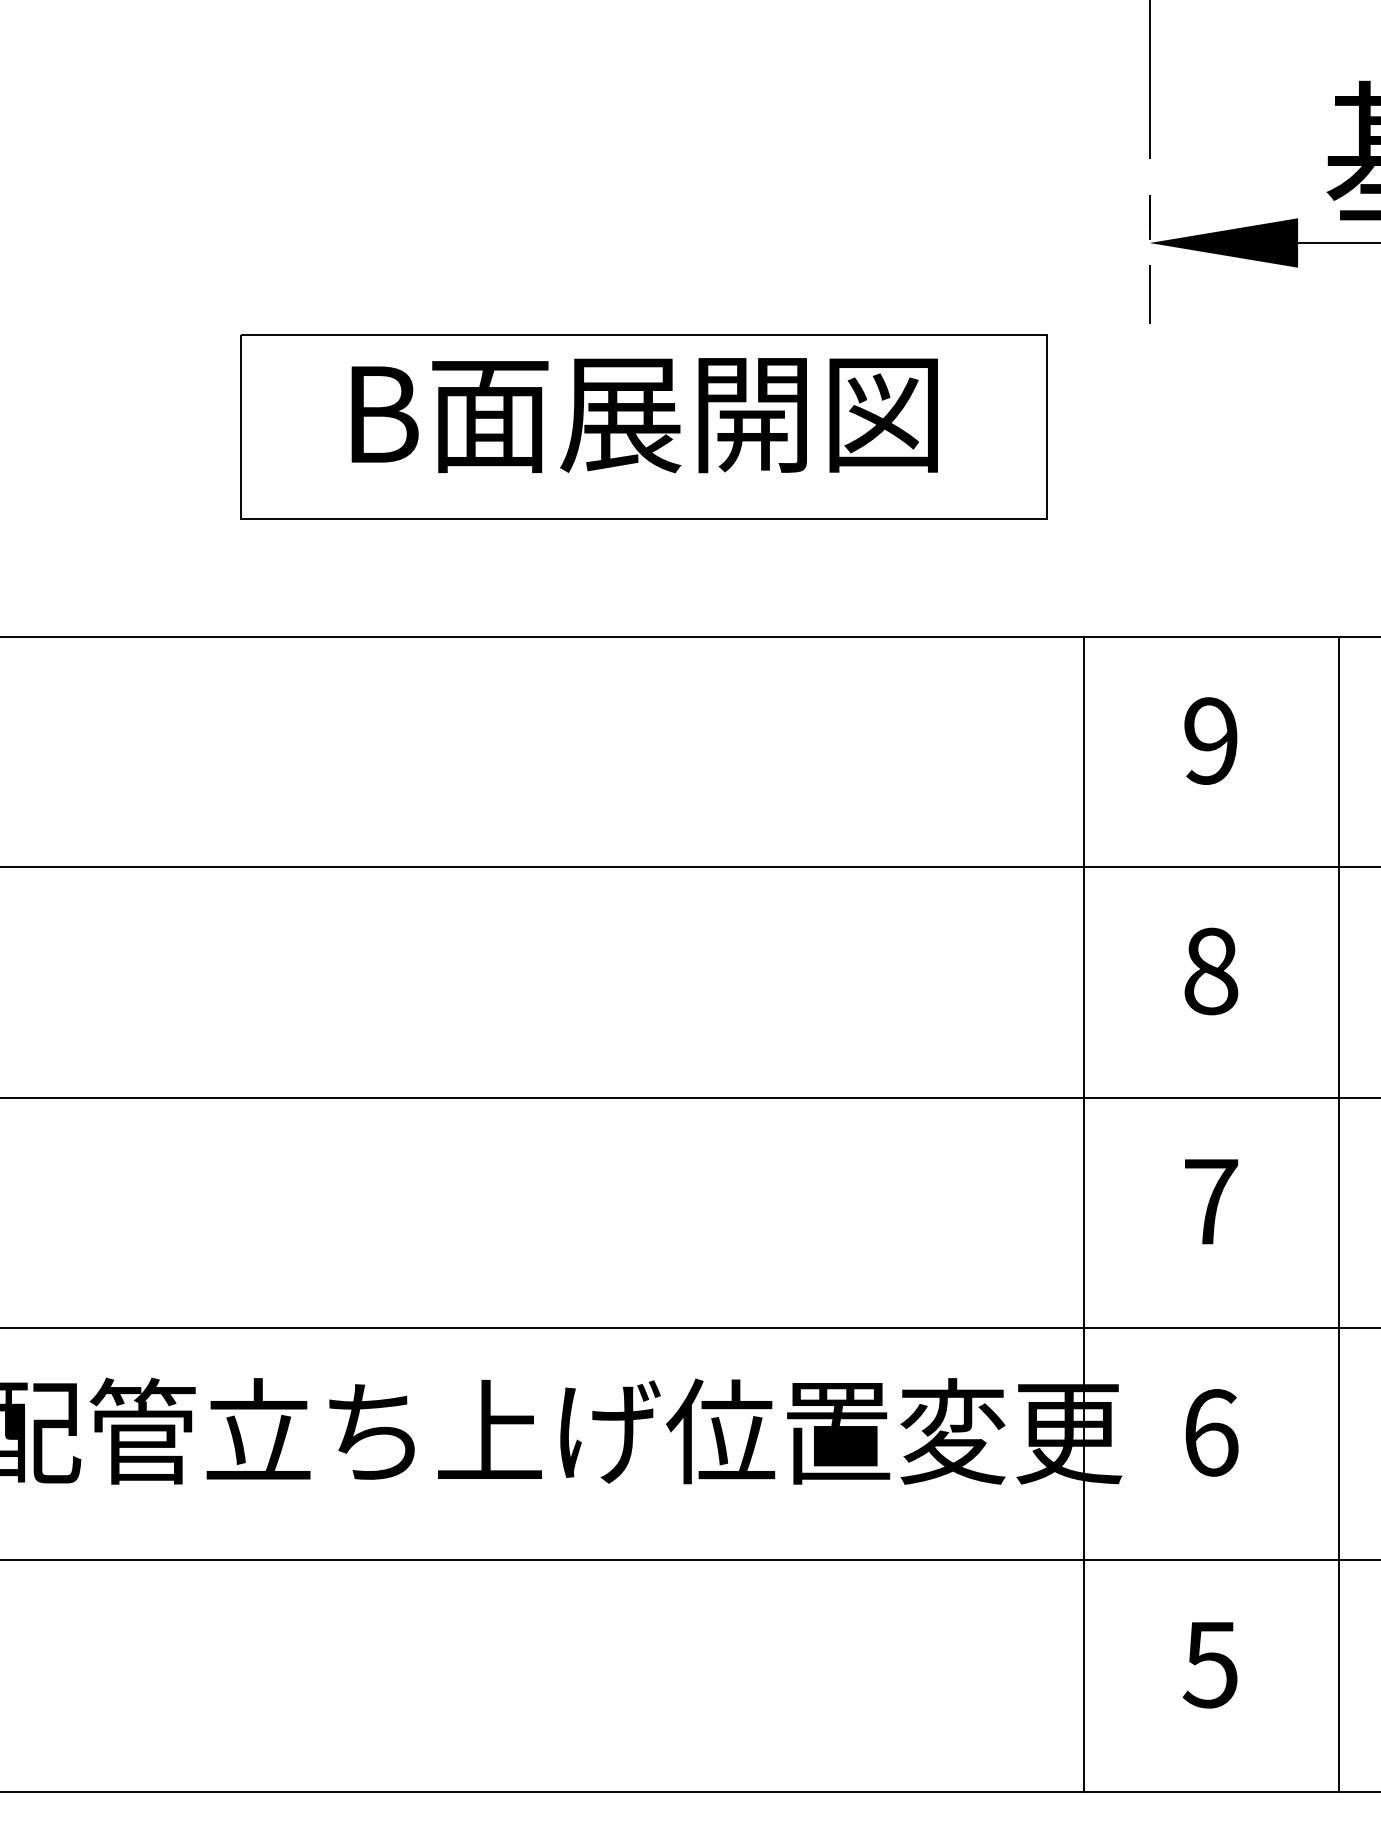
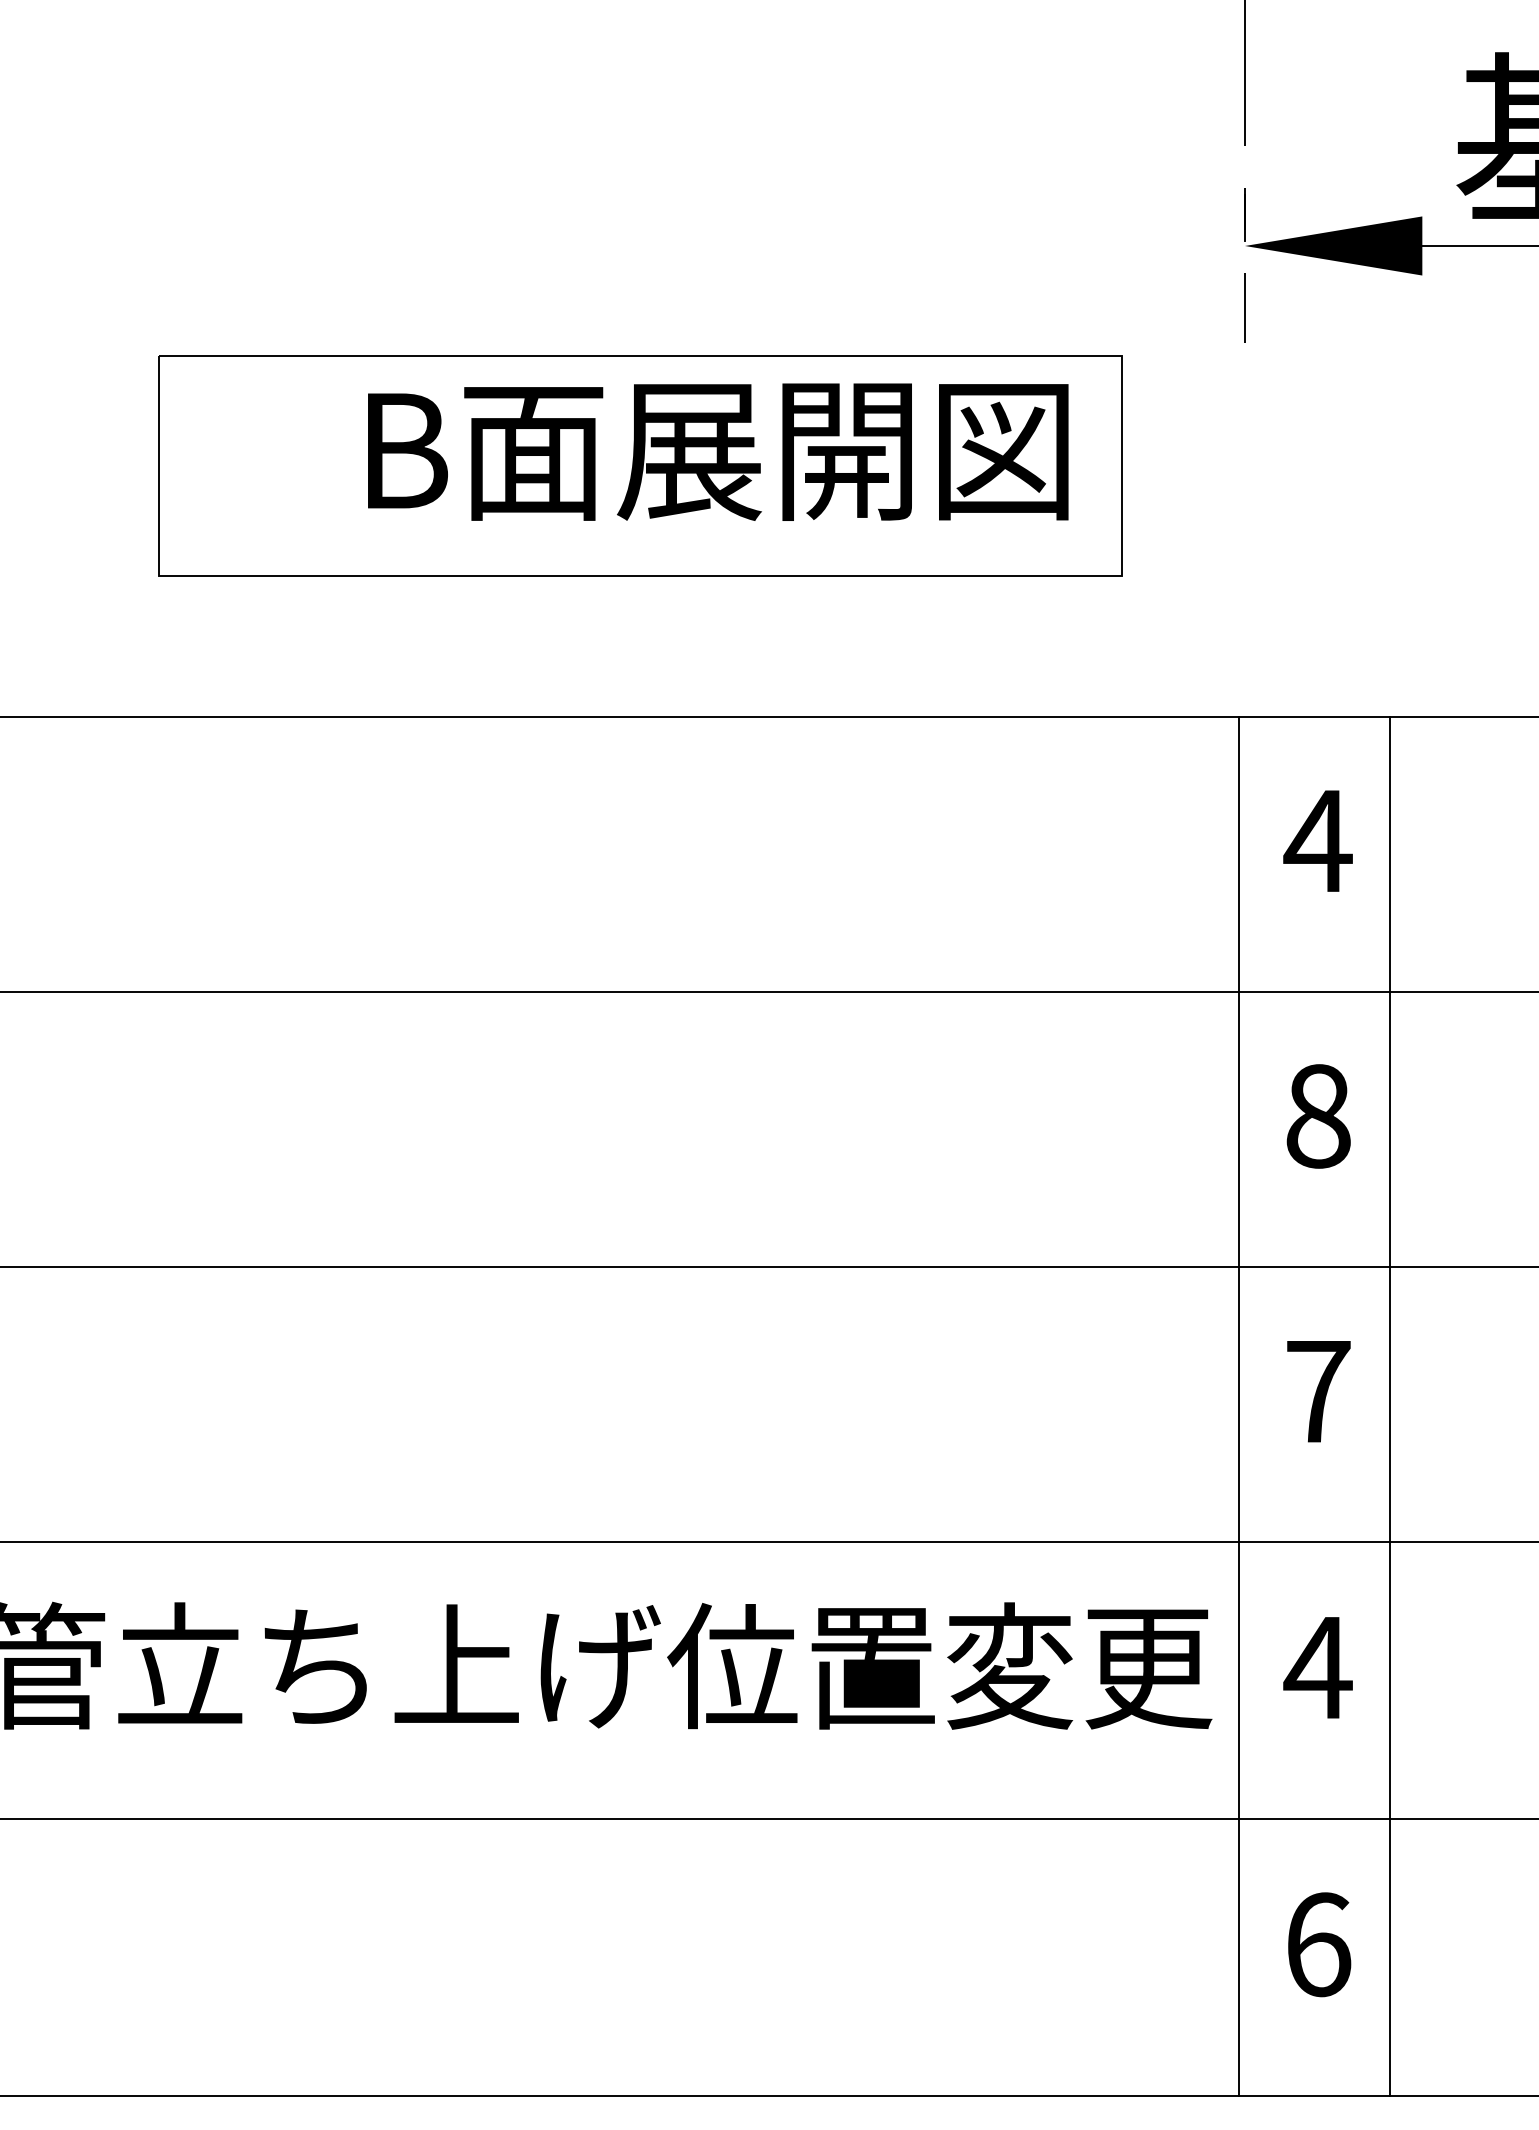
text: (644, 415) -> (717, 452), moved
text: (1210, 740) -> (1317, 840), 9 -> 4
line: (1083, 1213) -> (1238, 1405), moved
line: (1339, 1213) -> (1390, 1405), moved
text: (1210, 1432) -> (1317, 1667), 6 -> 4
text: (1210, 1664) -> (1317, 1944), 5 -> 6

